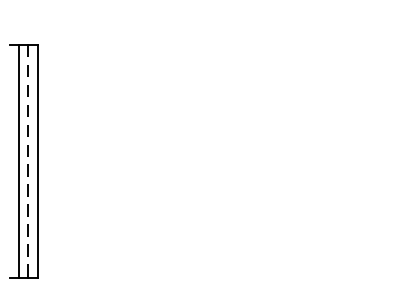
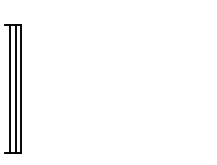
line: (28, 162) -> (15, 89), dashed -> solid

